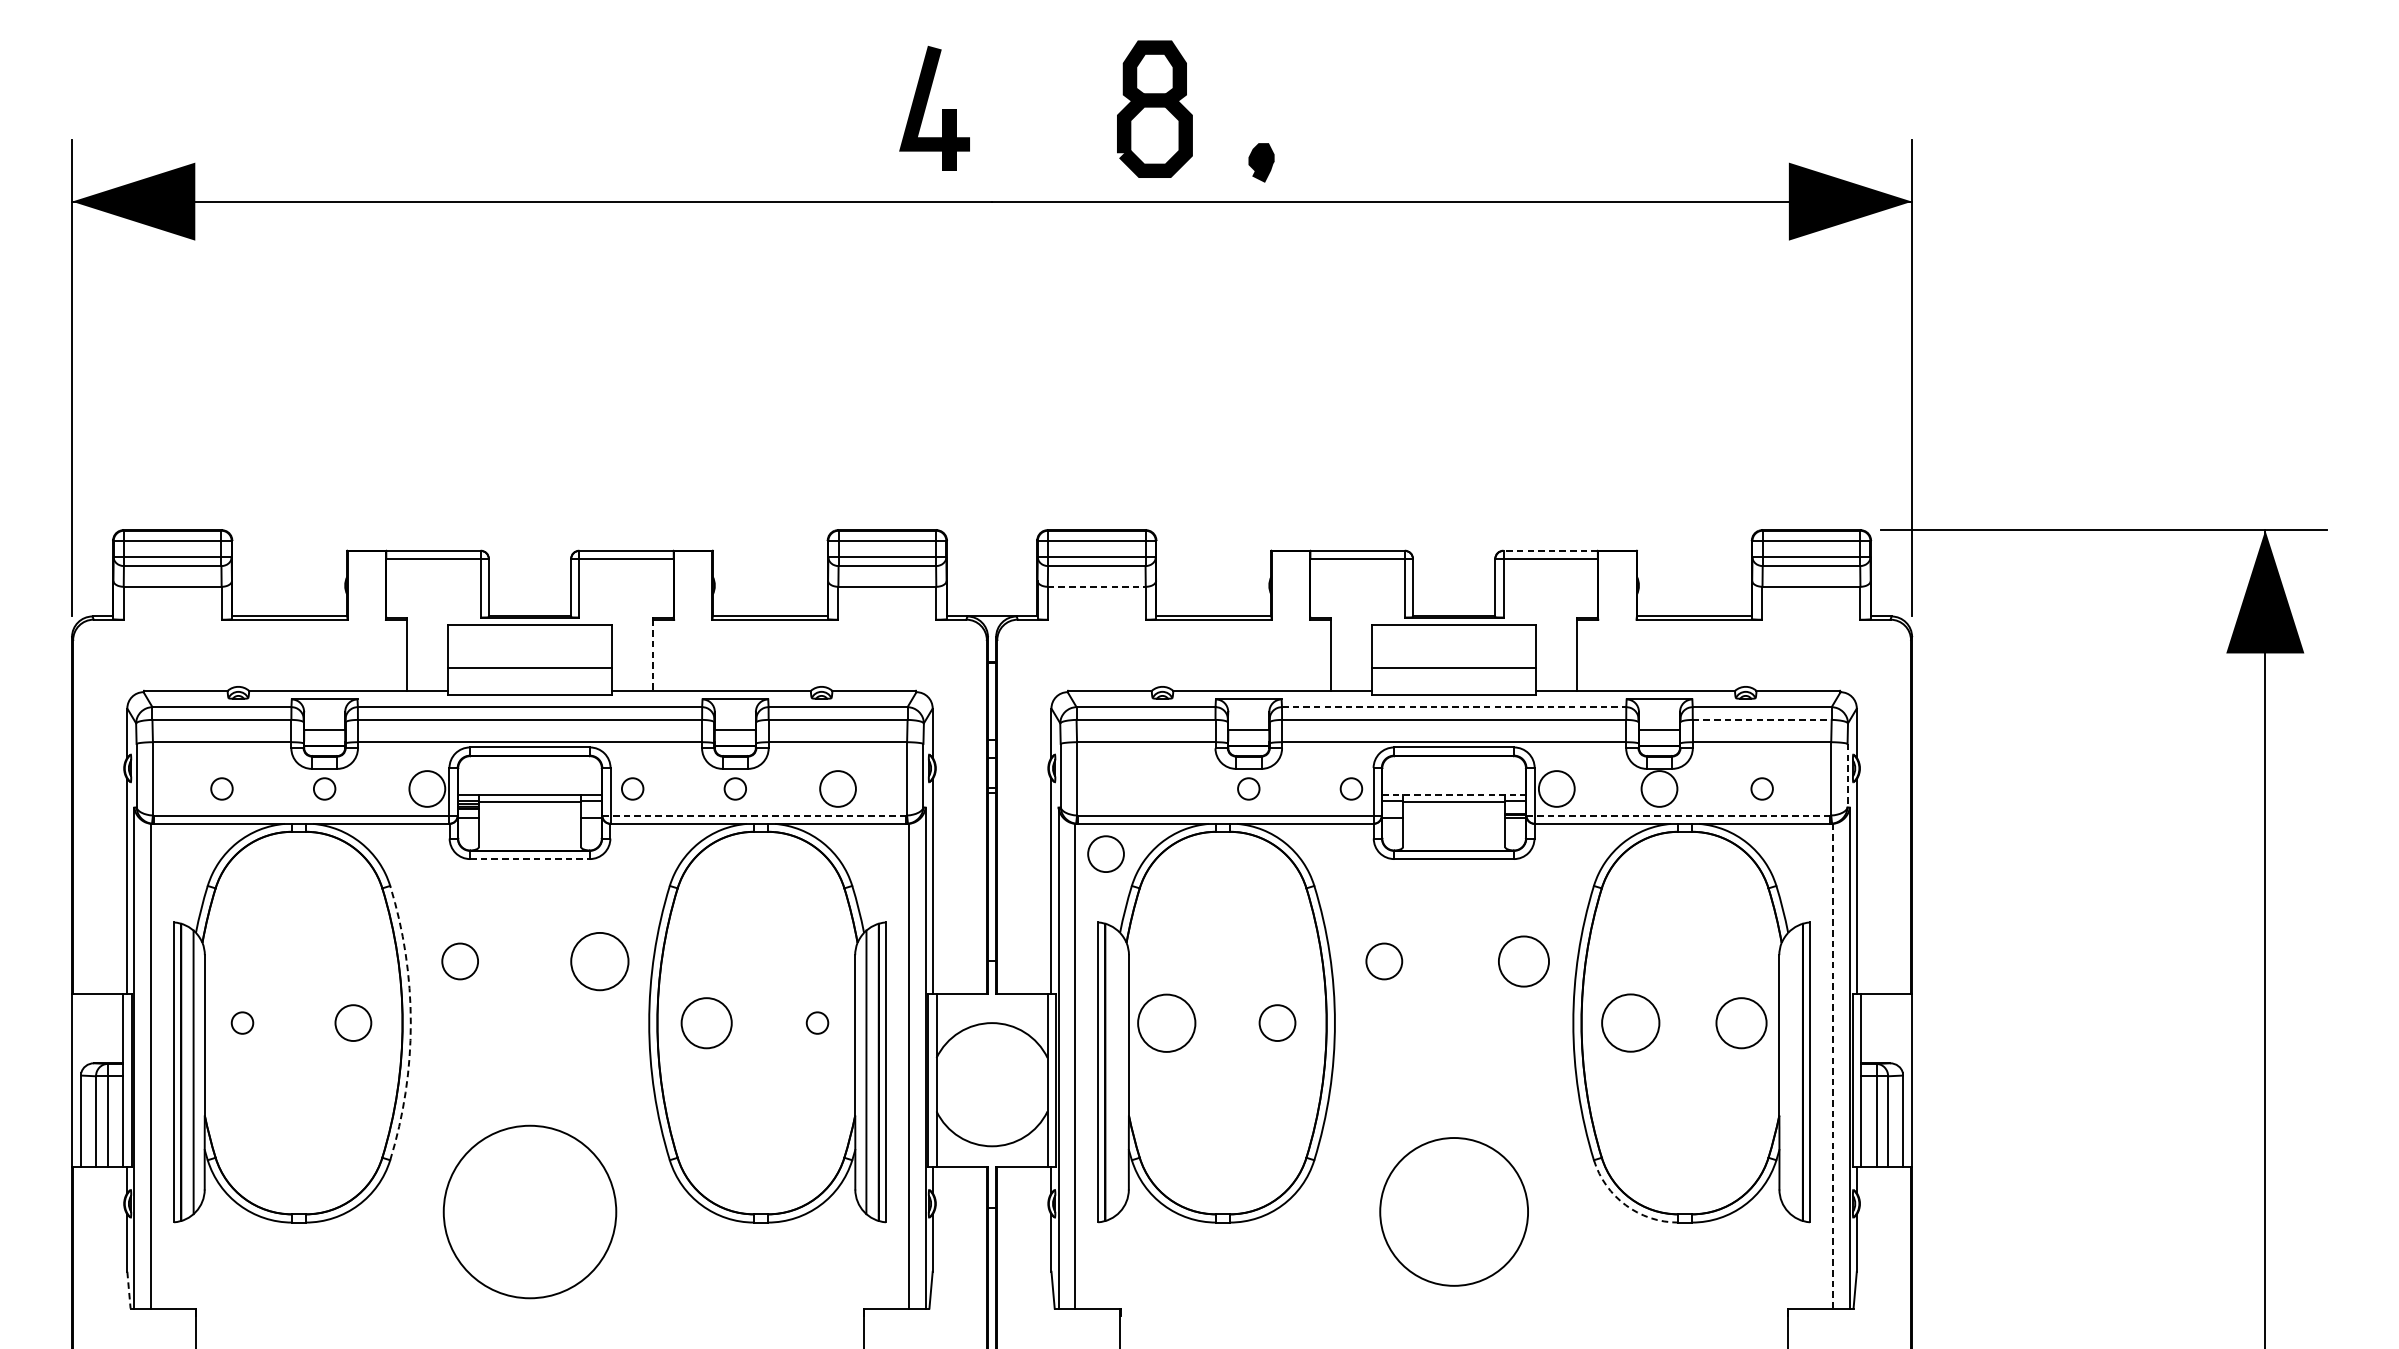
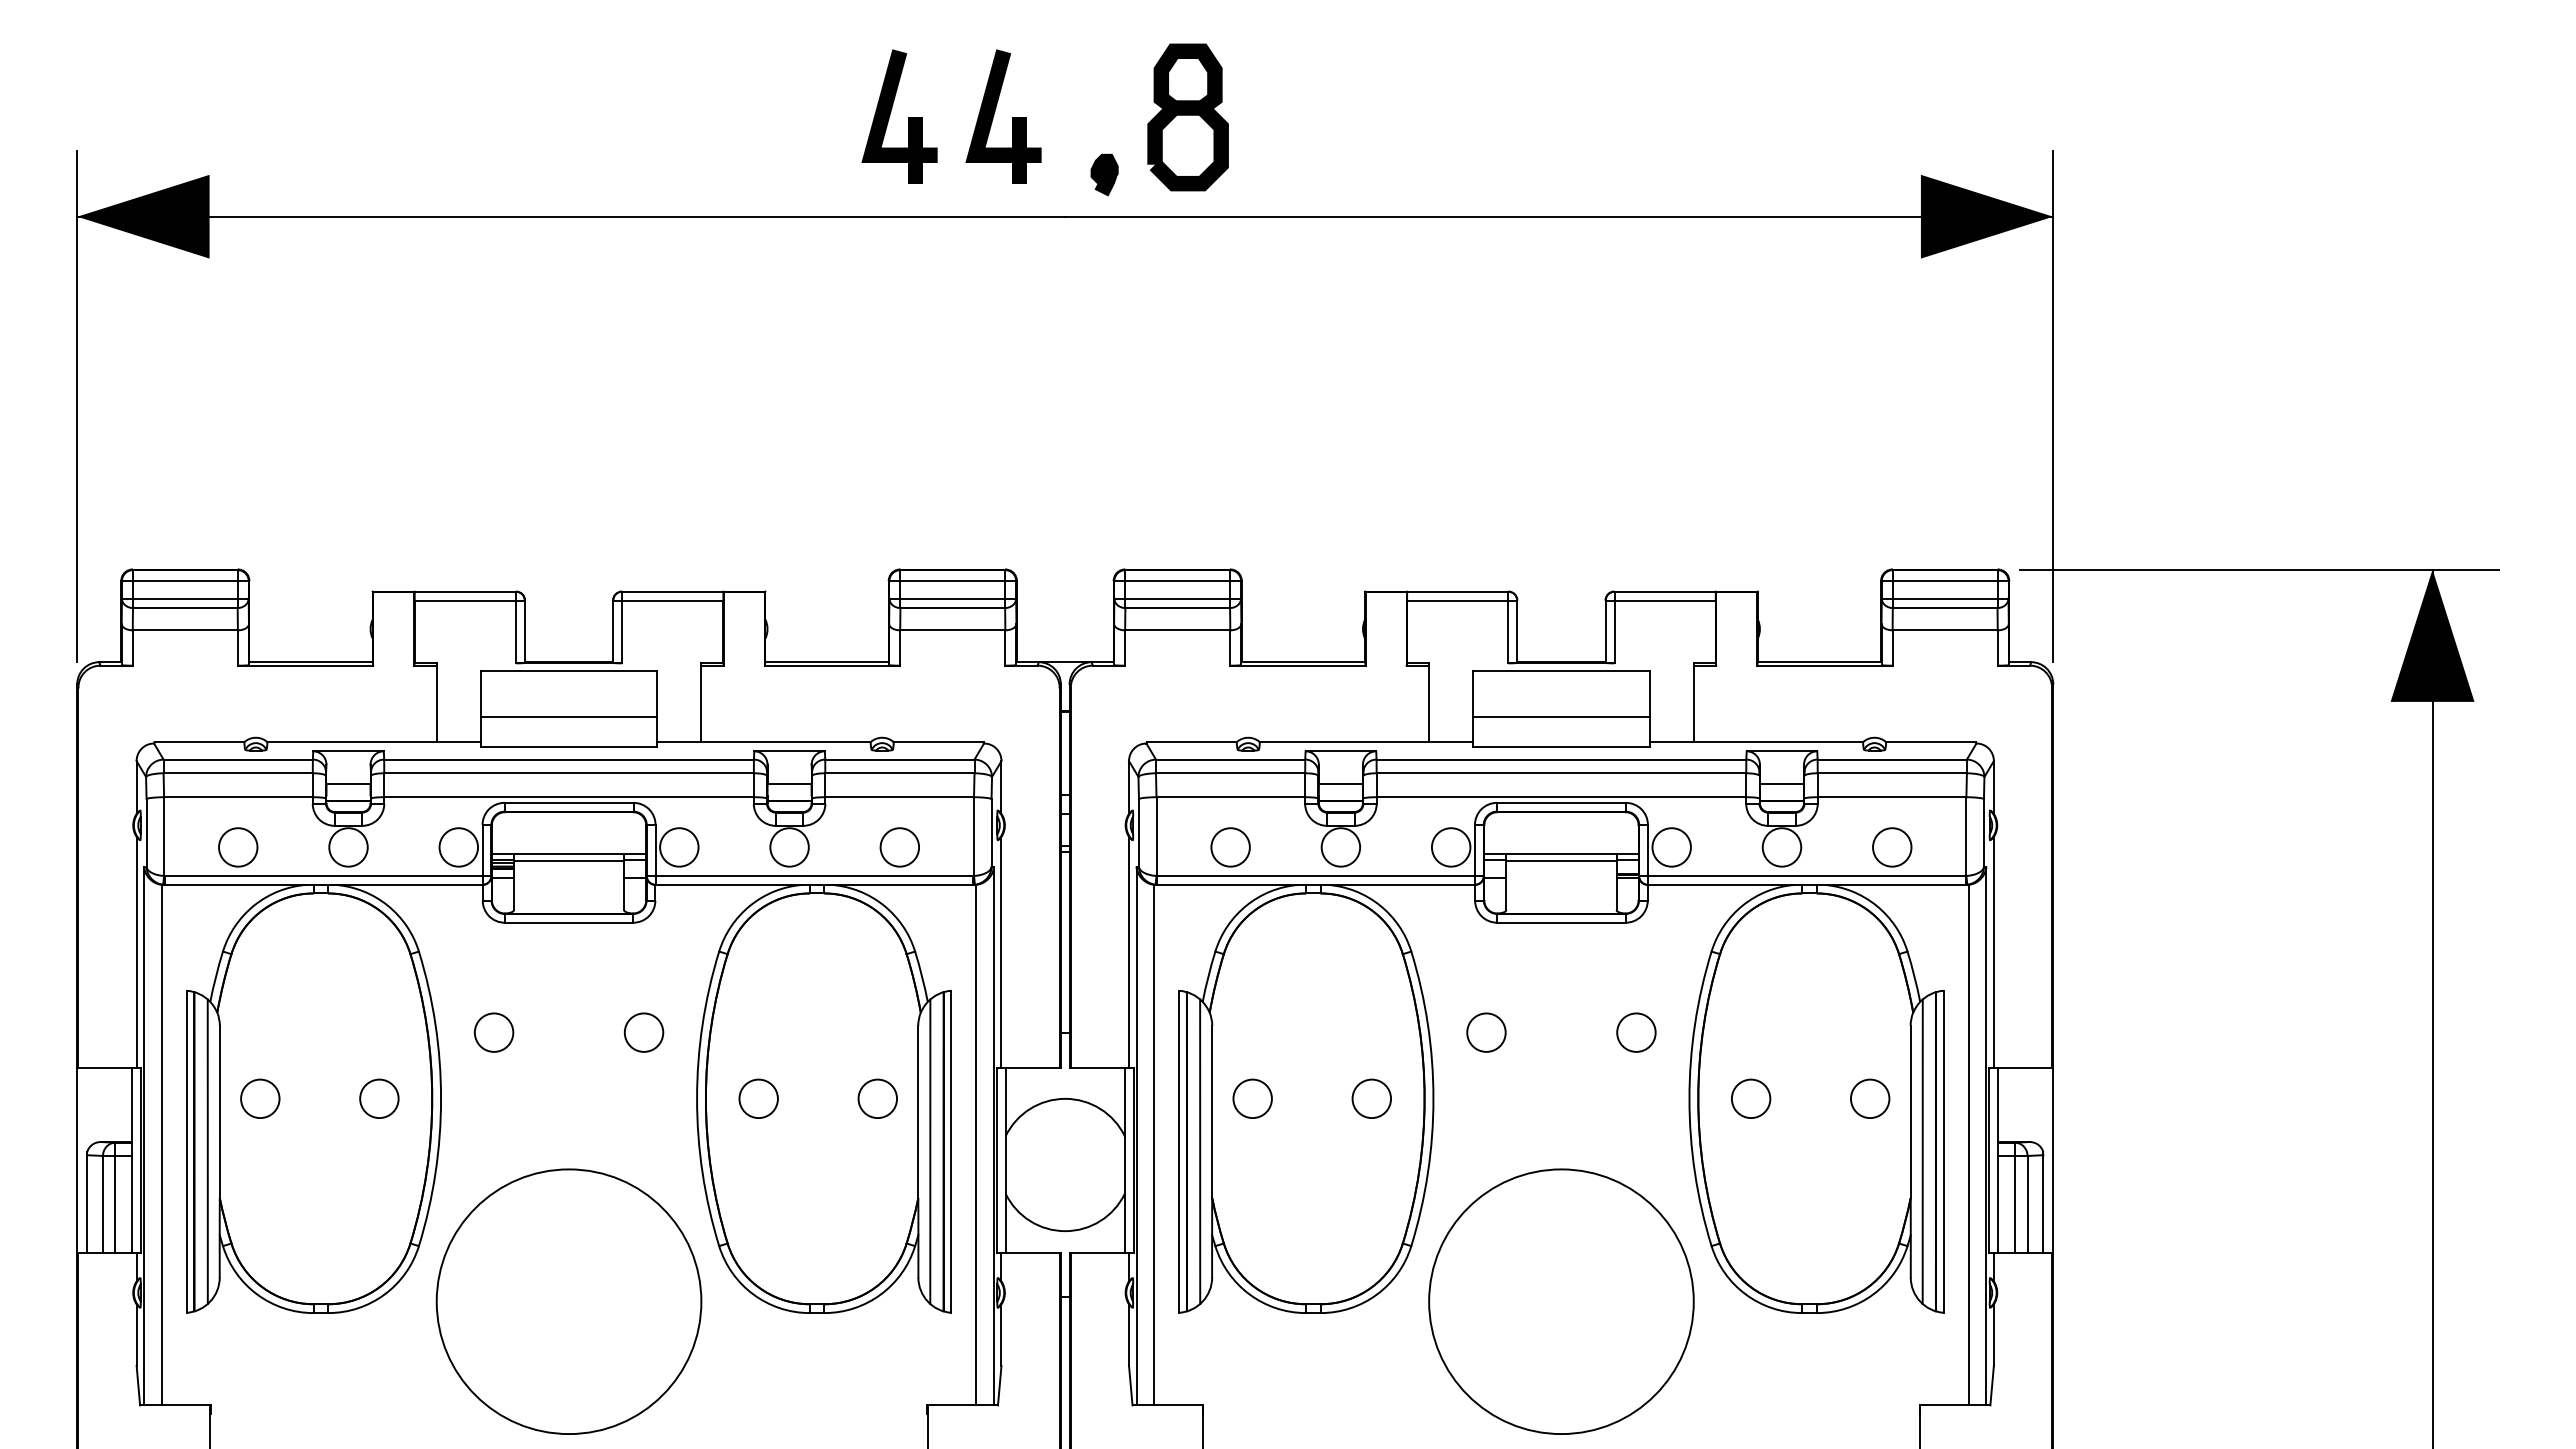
part: (830, 104) -> (891, 112), added
part: (1154, 109) -> (1187, 117), moved
part: (1261, 162) -> (1104, 174), moved
line: (1551, 550) -> (1665, 591), dashed -> solid
line: (1096, 586) -> (1177, 630), dashed -> solid
line: (653, 655) -> (701, 704), dashed -> solid
line: (1454, 707) -> (1561, 759), dashed -> solid
line: (1762, 720) -> (1892, 773), dashed -> solid
line: (1847, 776) -> (1983, 833), dashed -> solid
circle: (222, 789) -> (238, 847), size x1.67
circle: (324, 789) -> (348, 847), size x1.67
circle: (632, 789) -> (679, 847), size x1.67
circle: (735, 789) -> (789, 847), size x1.67
circle: (1248, 789) -> (1340, 847), size x1.67
circle: (1350, 789) -> (1450, 847), size x1.67
circle: (1762, 789) -> (1892, 847), size x1.67
line: (1454, 795) -> (1561, 854), dashed -> solid
line: (754, 815) -> (810, 875), dashed -> solid
line: (1678, 815) -> (1802, 875), dashed -> solid
circle: (1105, 854) -> (1230, 847), moved
line: (530, 858) -> (569, 922), dashed -> solid
circle: (599, 961) -> (643, 1032), size x0.62
circle: (1524, 961) -> (1636, 1032), size x0.71
circle: (242, 1022) -> (260, 1098), size x1.67
arc: (411, 1022) -> (441, 1098), dashed -> solid
circle: (706, 1022) -> (758, 1098), size x0.71
circle: (817, 1022) -> (877, 1098), size x1.67
circle: (1166, 1022) -> (1252, 1098), size x0.62
circle: (1630, 1022) -> (1750, 1098), size x0.62
circle: (1741, 1022) -> (1870, 1098), size x0.71
line: (1833, 1066) -> (1968, 1145), dashed -> solid
line: (1118, 1072) -> (1200, 1151), added
line: (1790, 1072) -> (1922, 1151), added
arc: (1625, 1205) -> (1745, 1294), dashed -> solid
circle: (529, 1211) -> (568, 1301), size x1.43
circle: (1454, 1211) -> (1561, 1301), size x1.67
line: (129, 1290) -> (138, 1385), dashed -> solid

